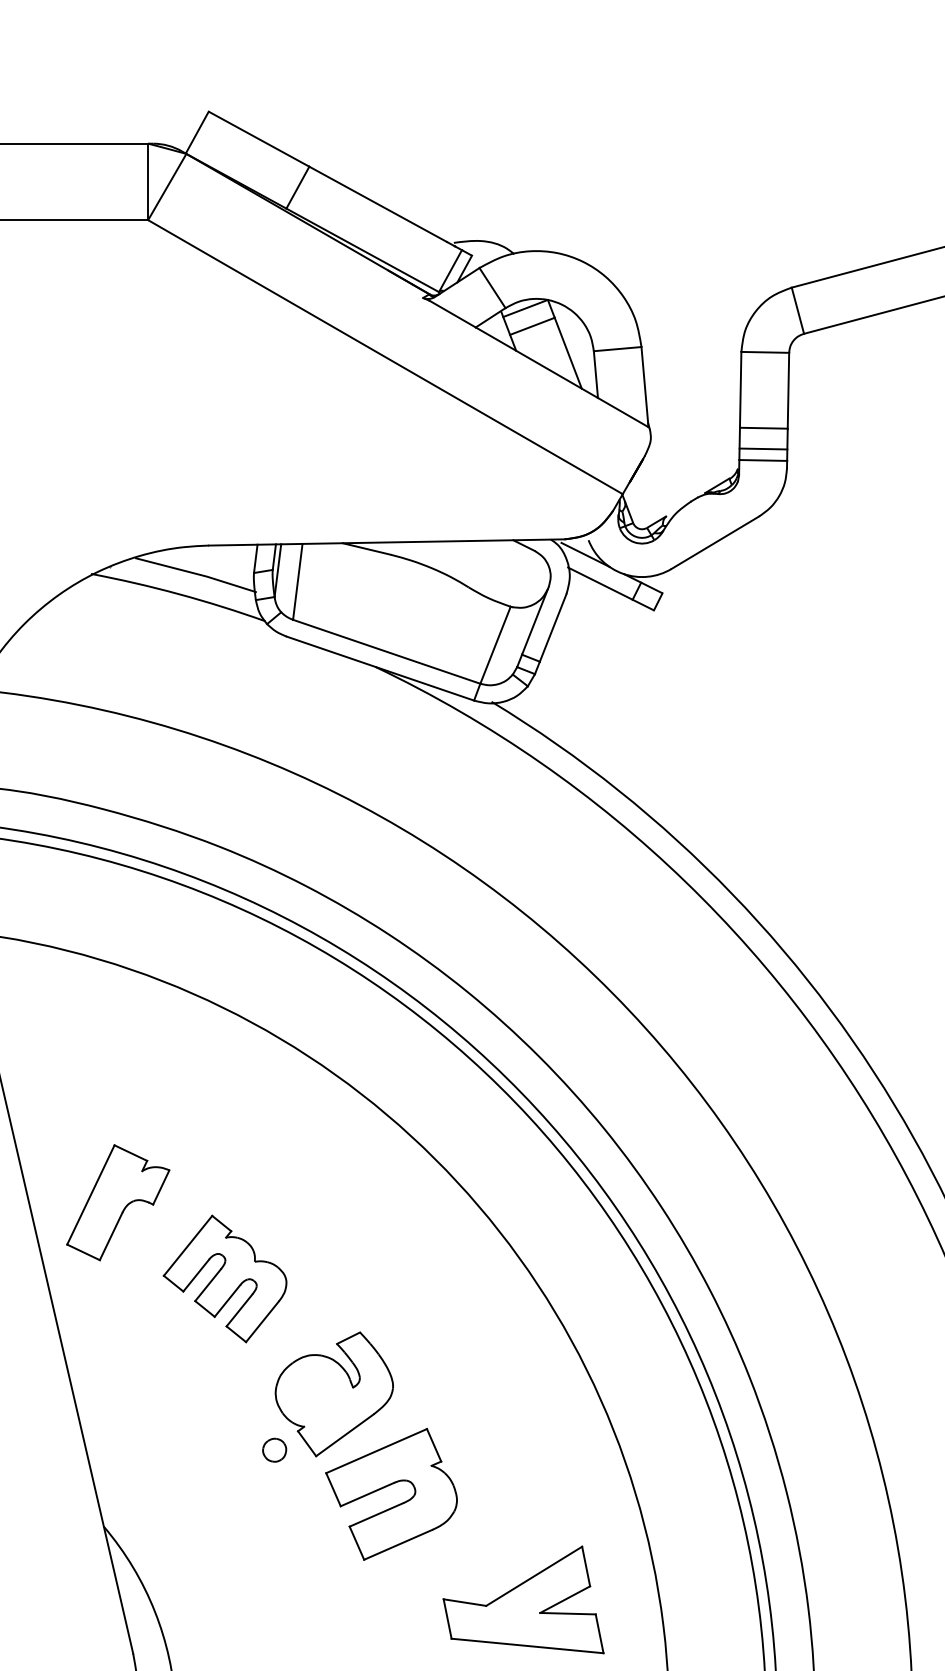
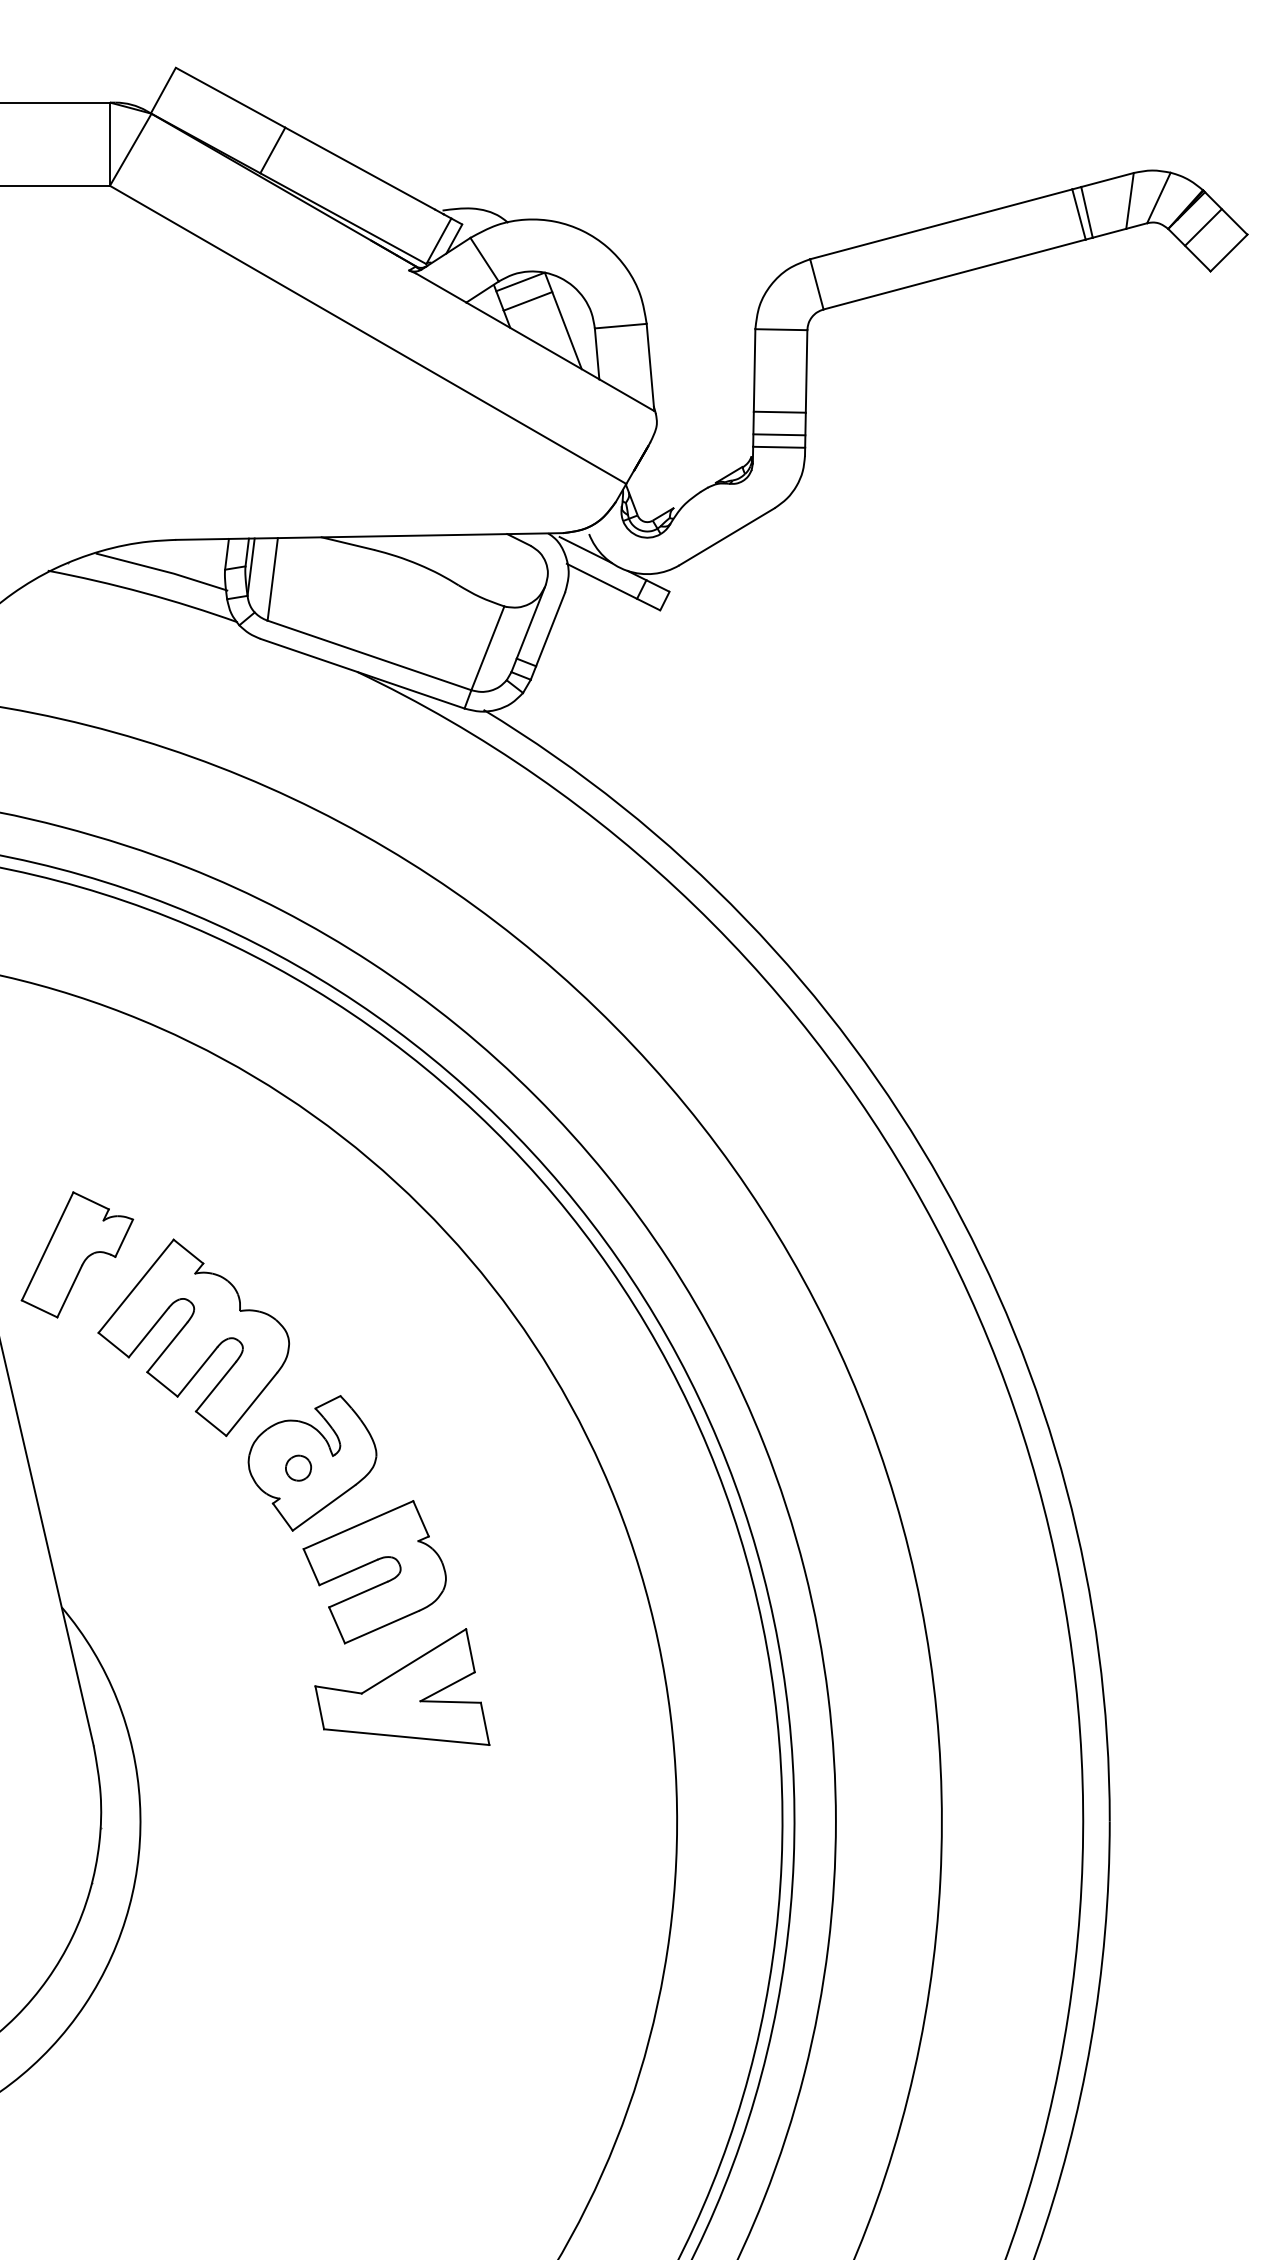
part: (224, 1278) -> (193, 1337), size x1.43
part: (274, 1449) -> (298, 1467), moved
part: (523, 1599) -> (402, 1686), moved

